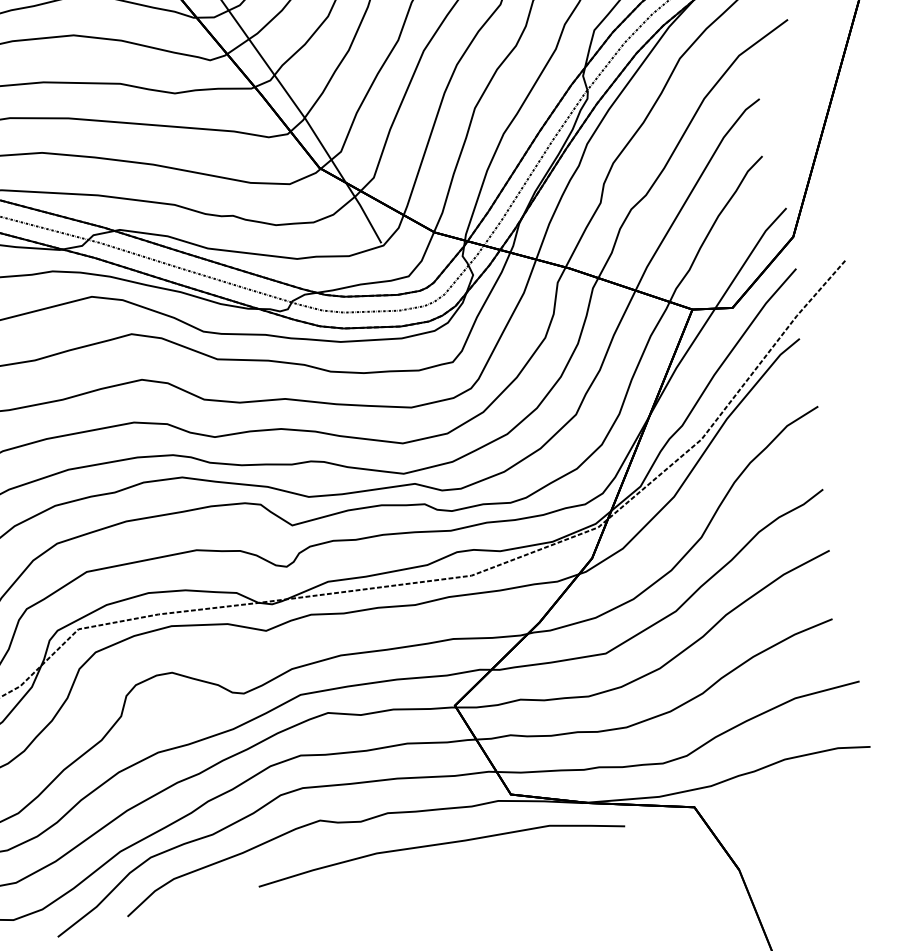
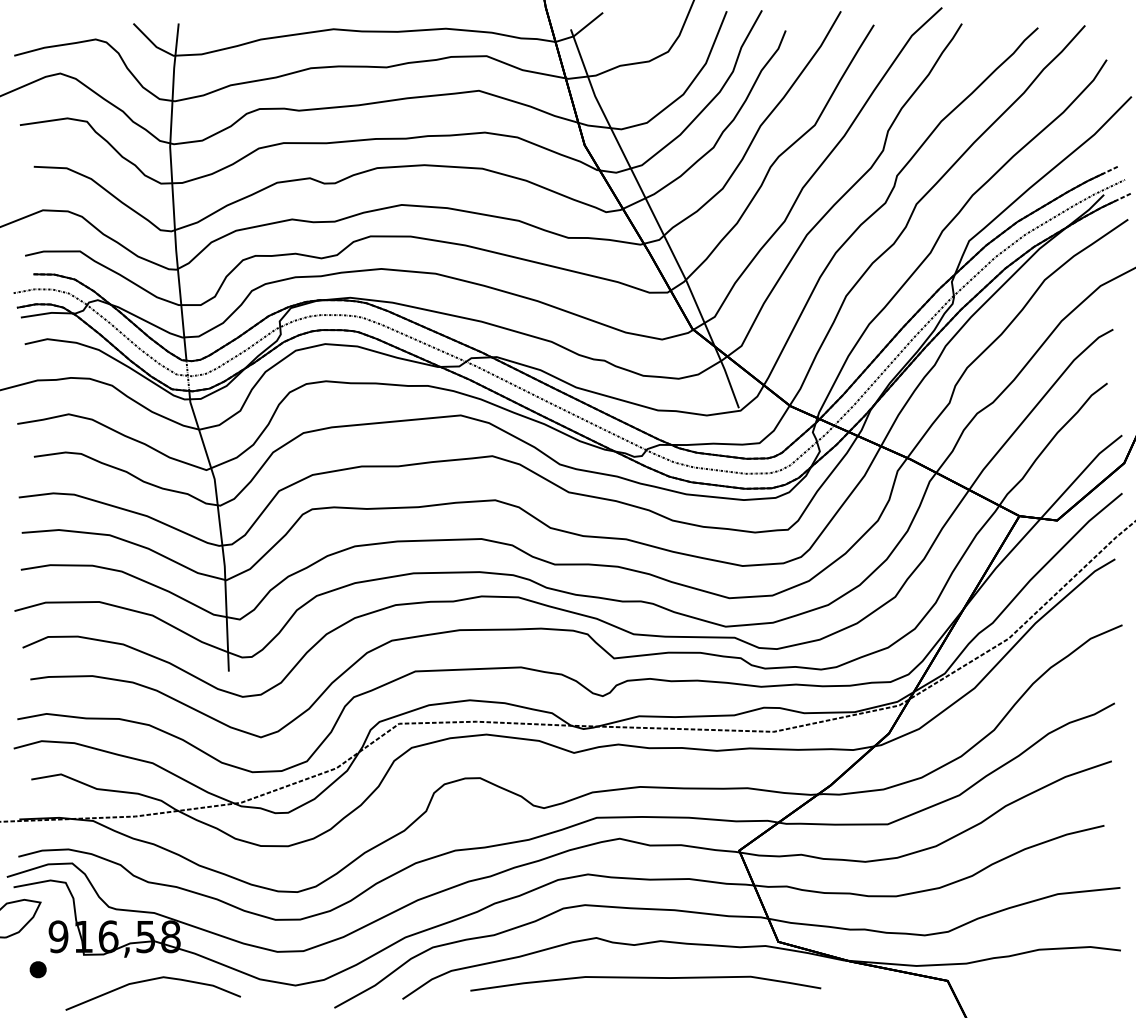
part: (440, 850) -> (645, 983), moved

